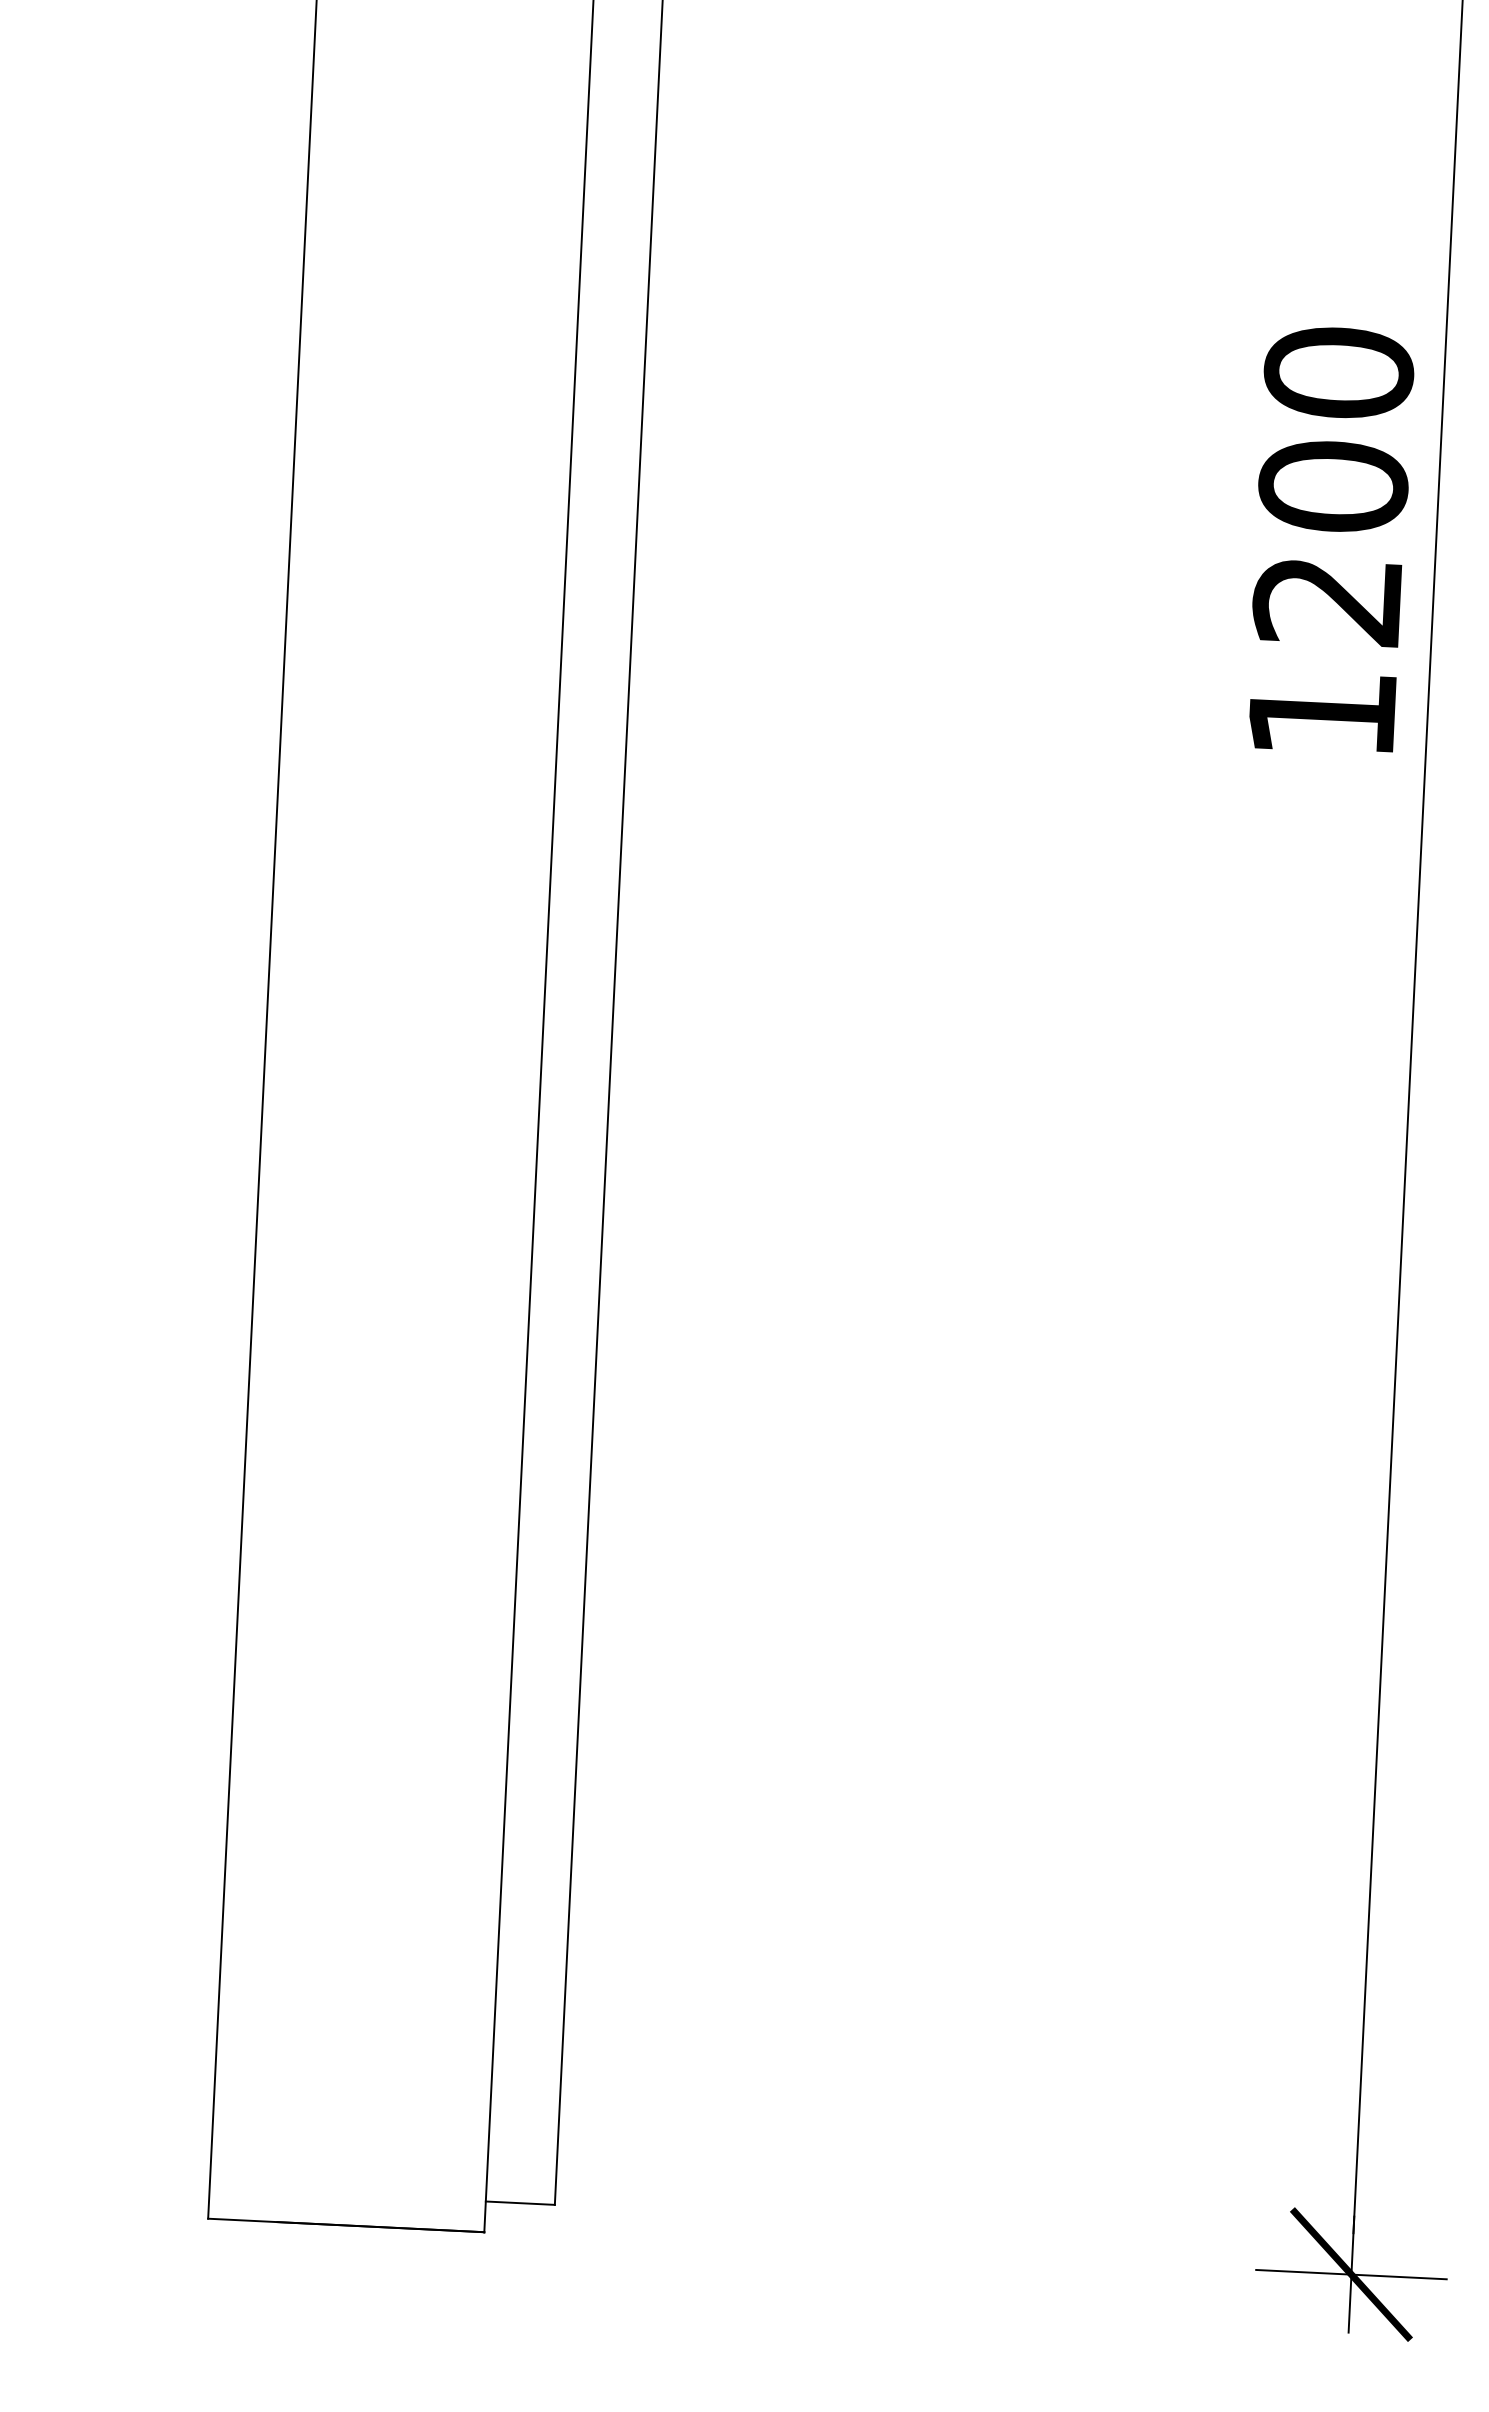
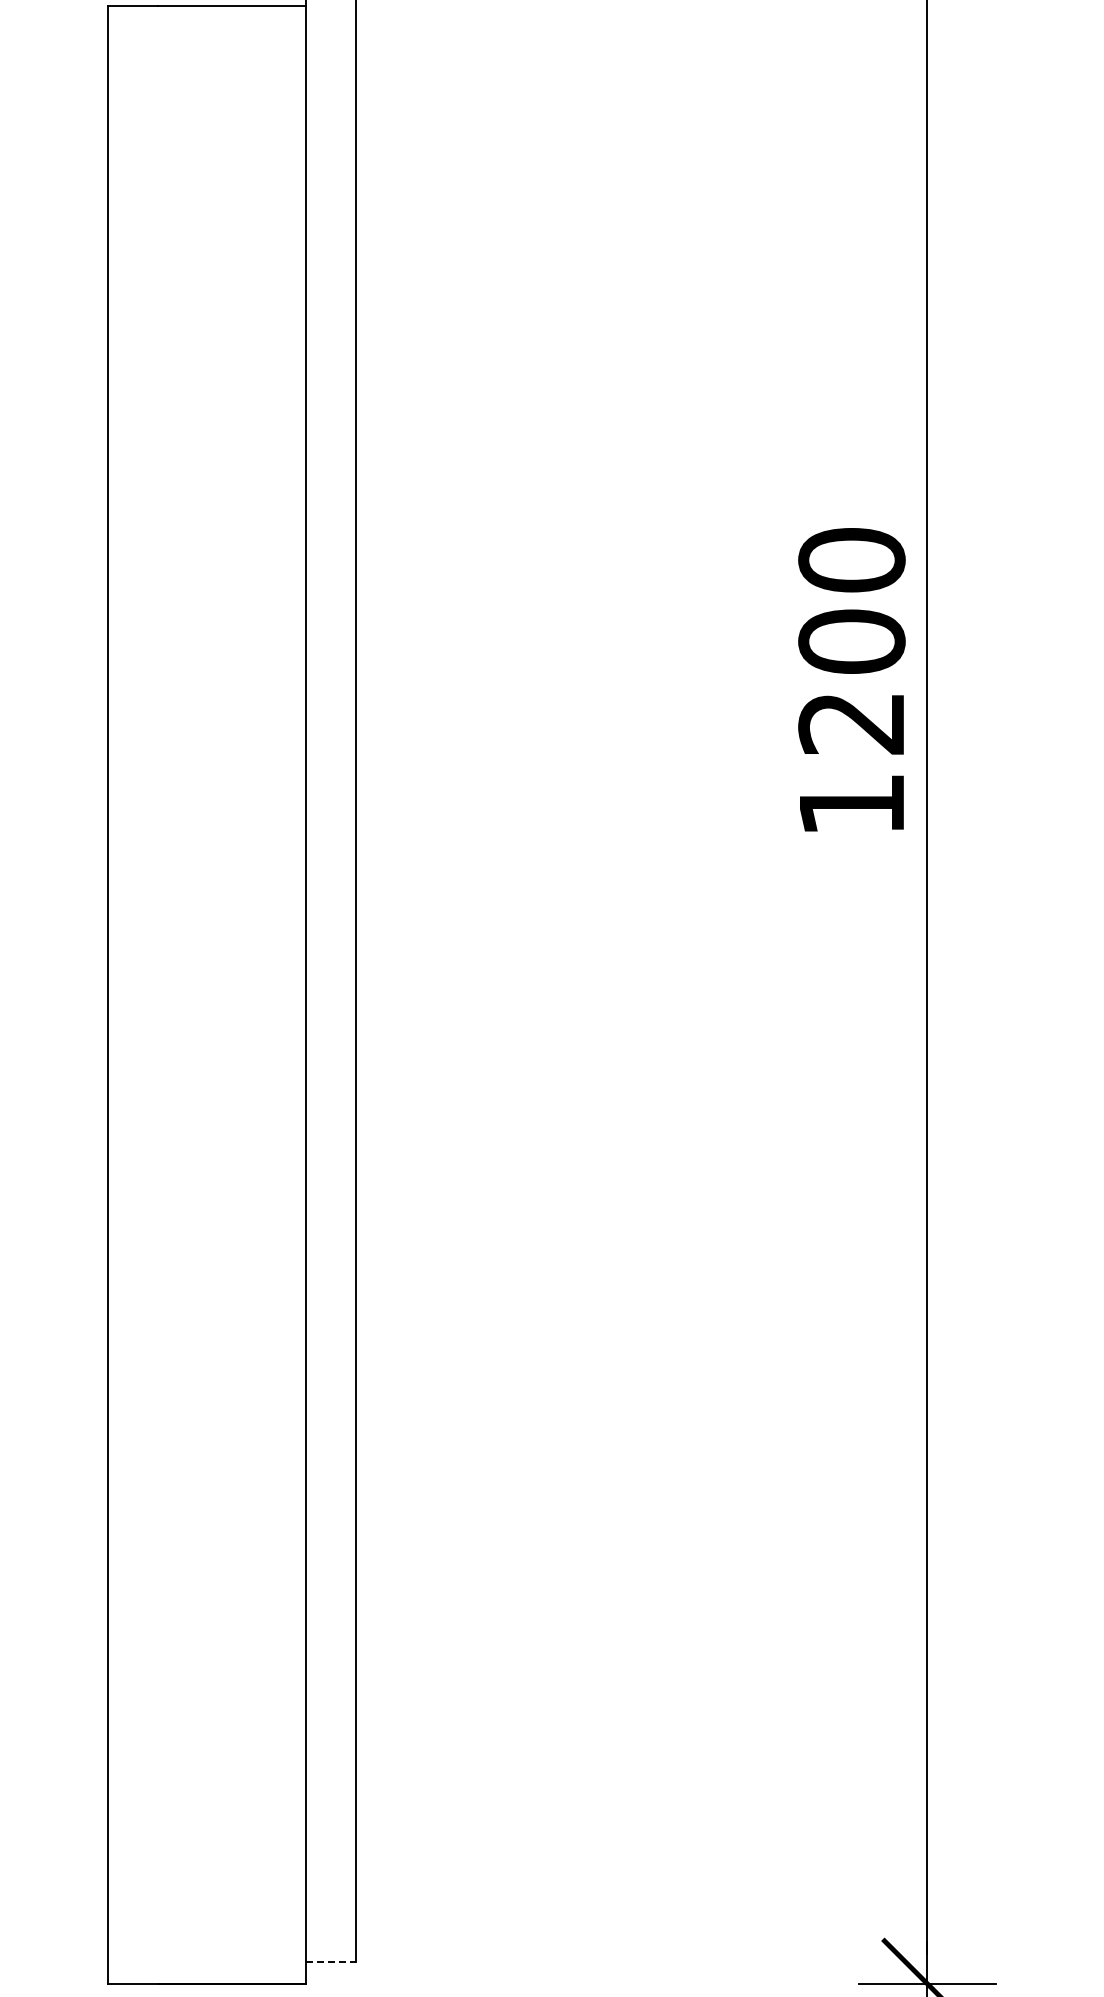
text: (1330, 539) -> (851, 679), moved
line: (519, 2202) -> (330, 1961), solid -> dashed

